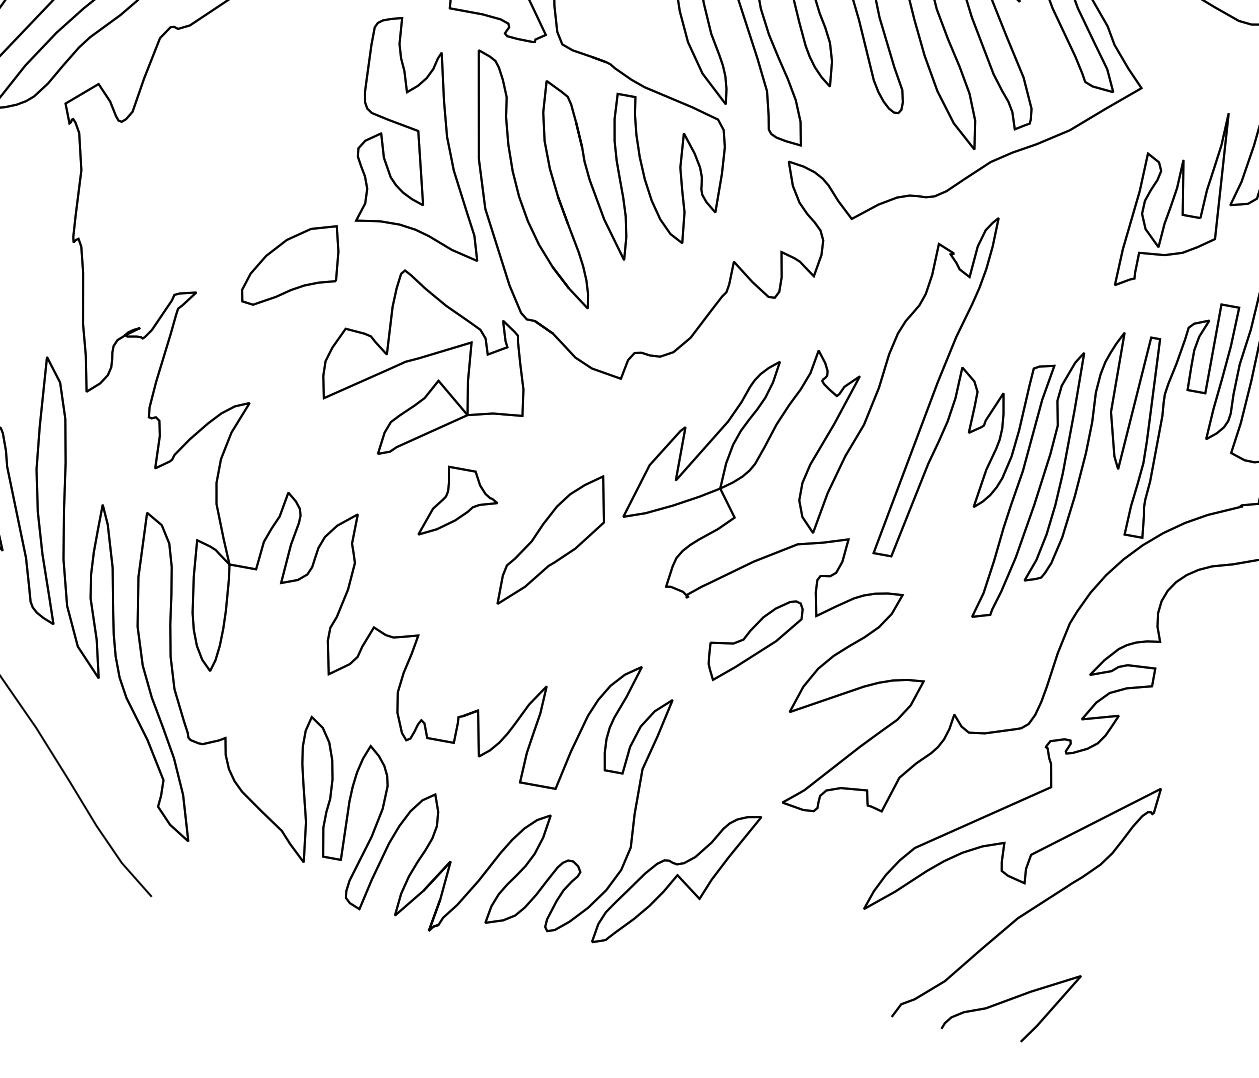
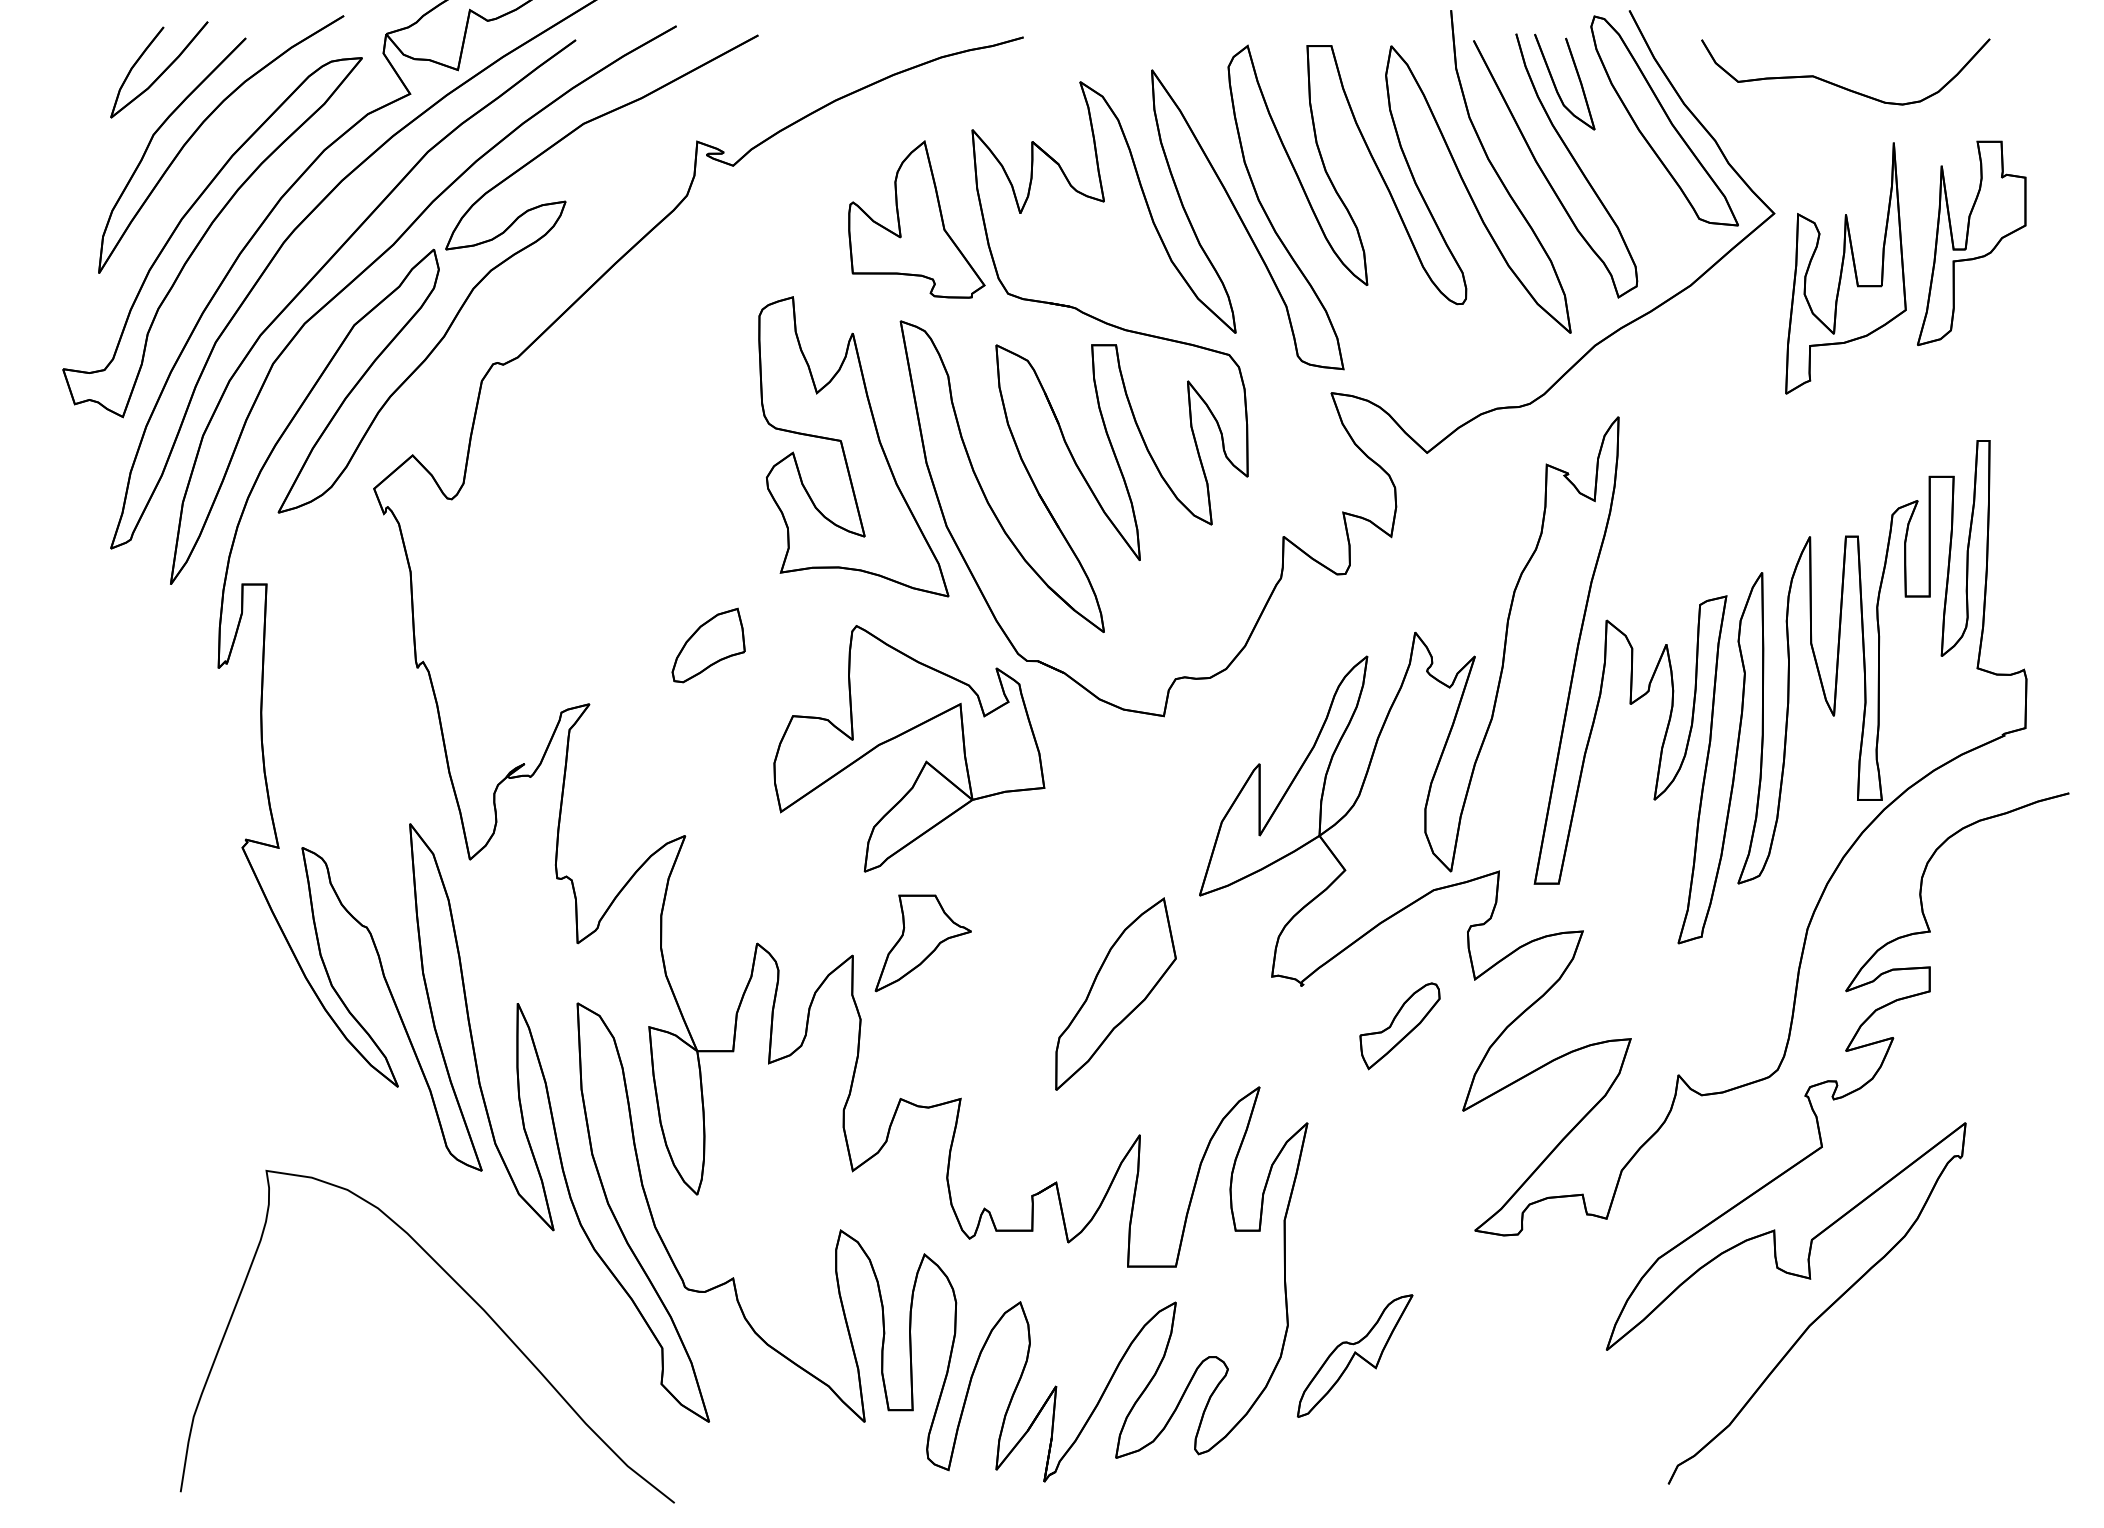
part: (1175, 200) -> (1845, 268), moved
part: (292, 264) -> (708, 645), size x0.6
part: (459, 505) -> (922, 943), moved
part: (554, 540) -> (1115, 993), moved
part: (753, 640) -> (1399, 1026), size x0.7
part: (676, 878) -> (1354, 1355), size x0.6
part: (1010, 1001) -> (1820, 1436), removed

